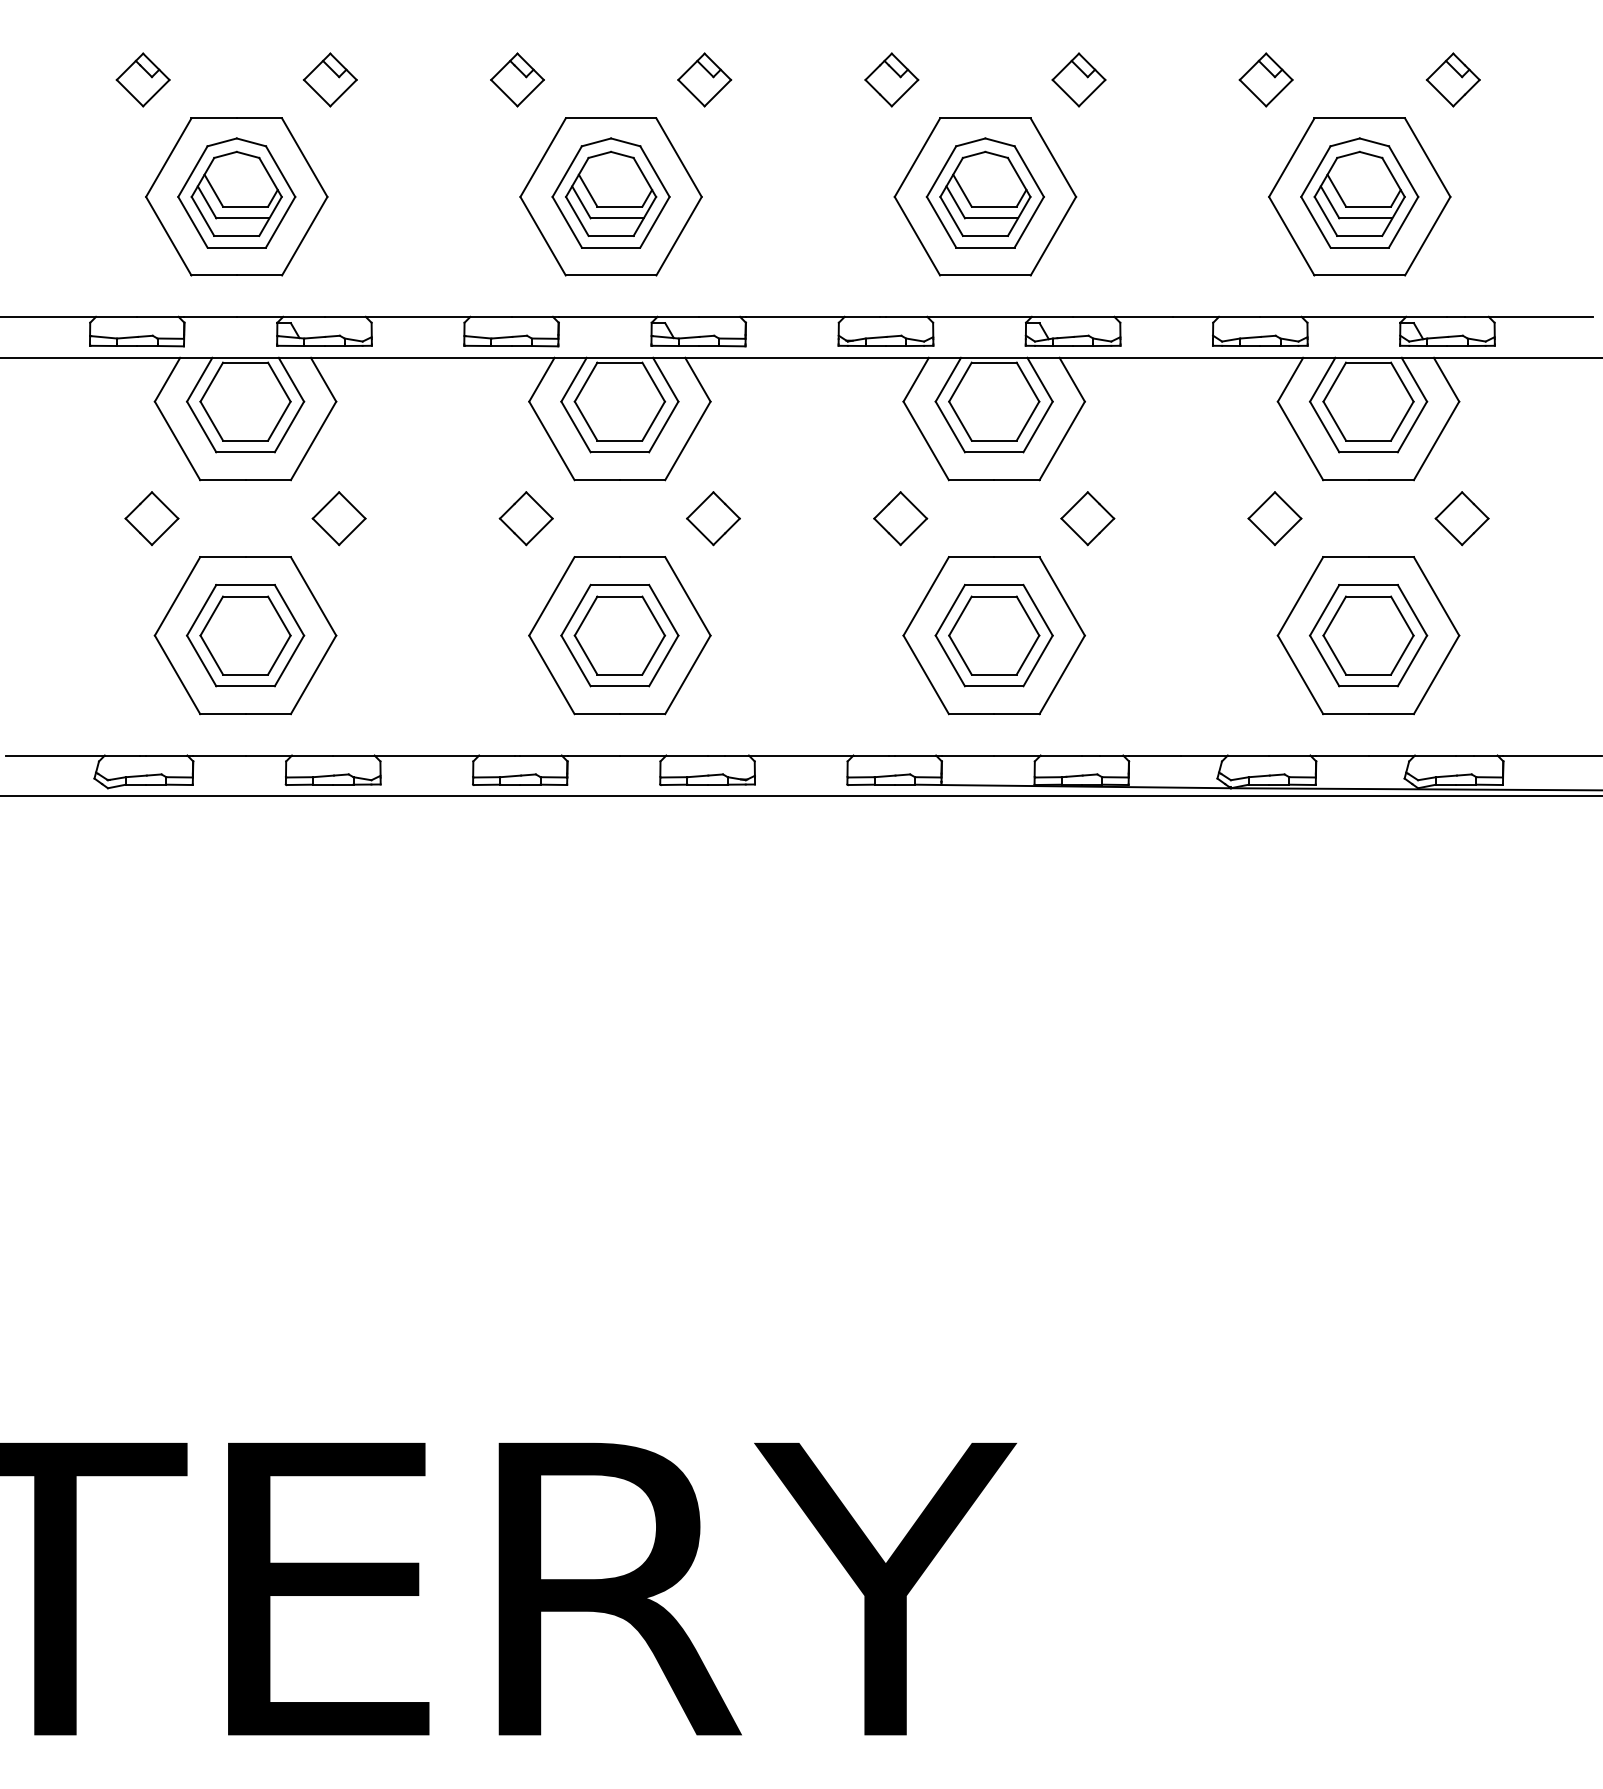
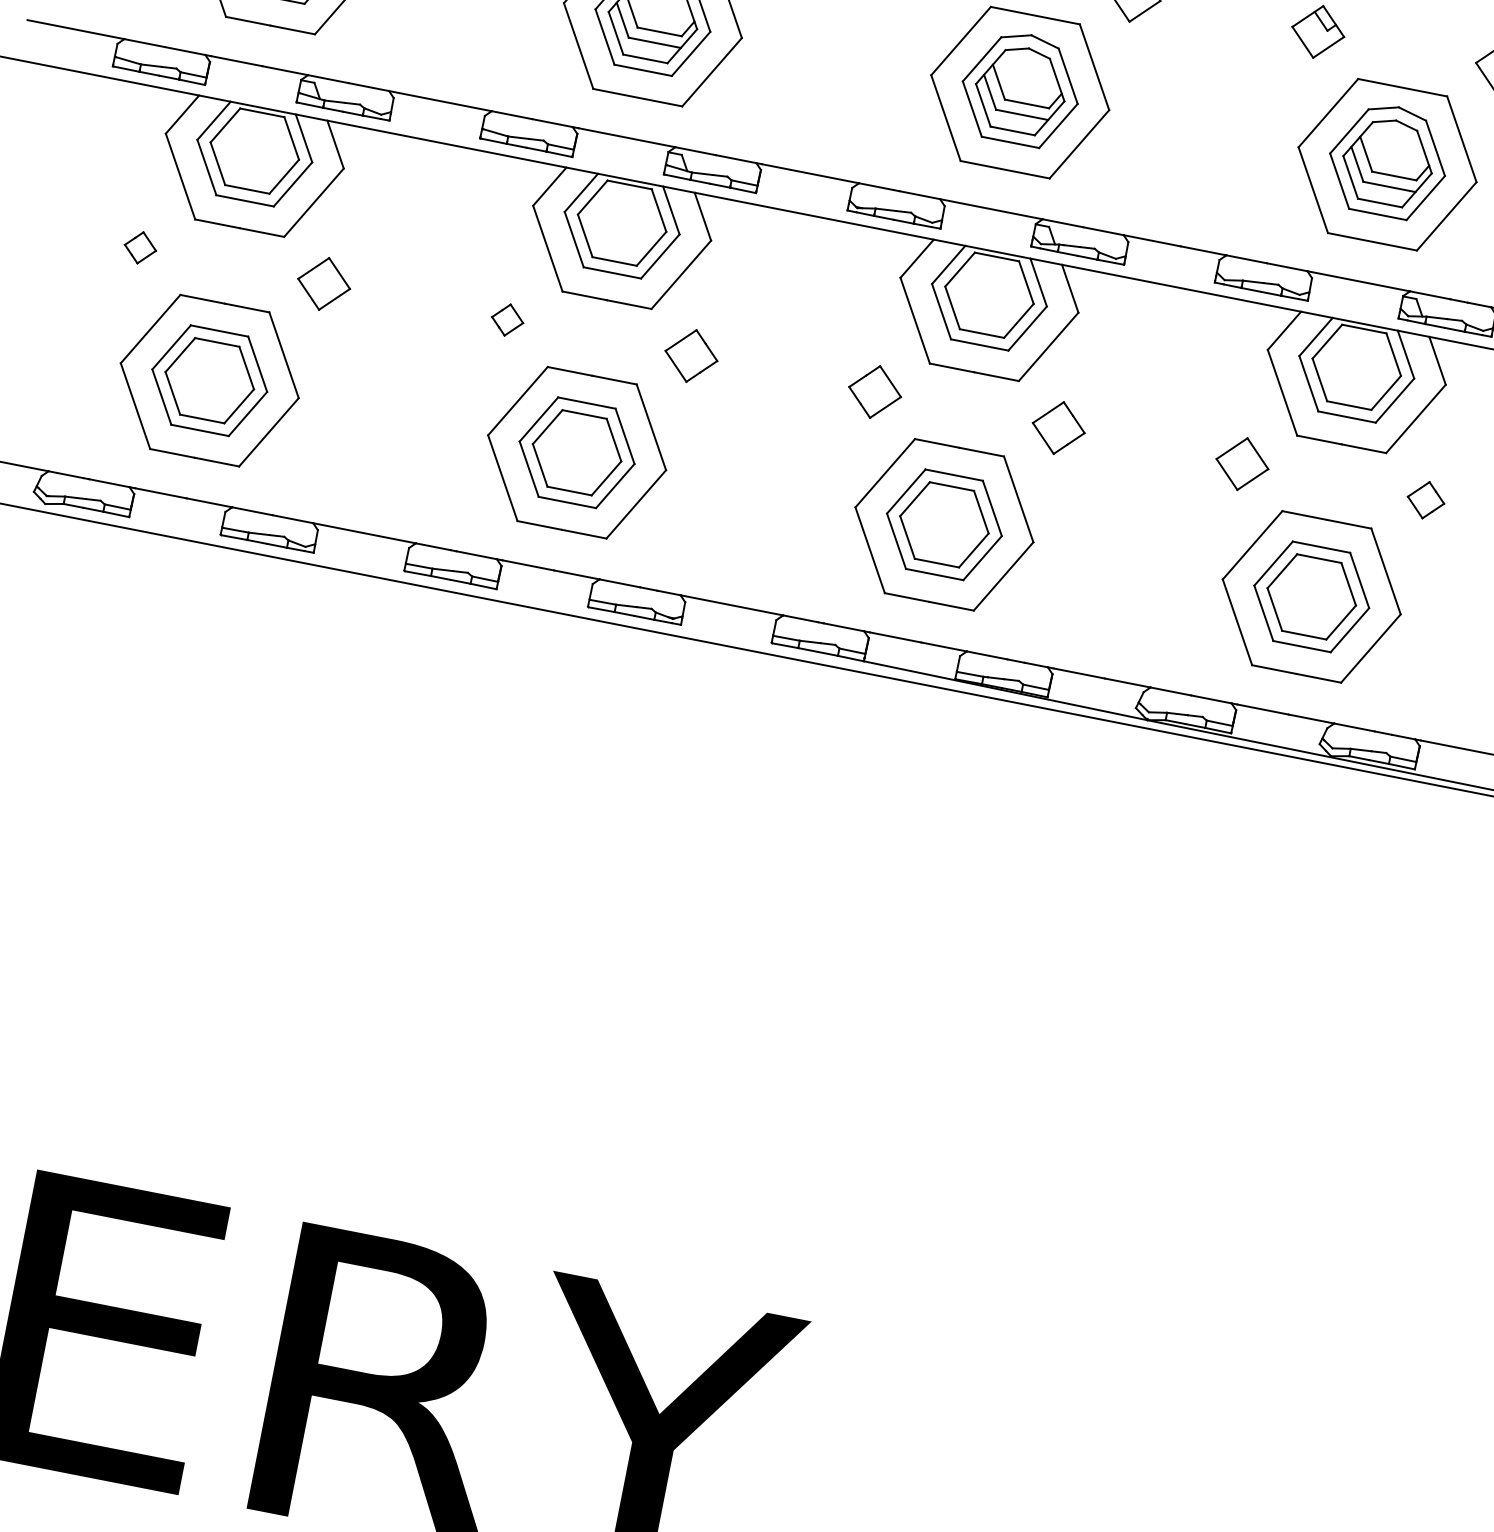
part: (151, 518) -> (140, 247), size x0.6
part: (525, 518) -> (507, 319), size x0.6
part: (1461, 518) -> (1425, 499), size x0.7

